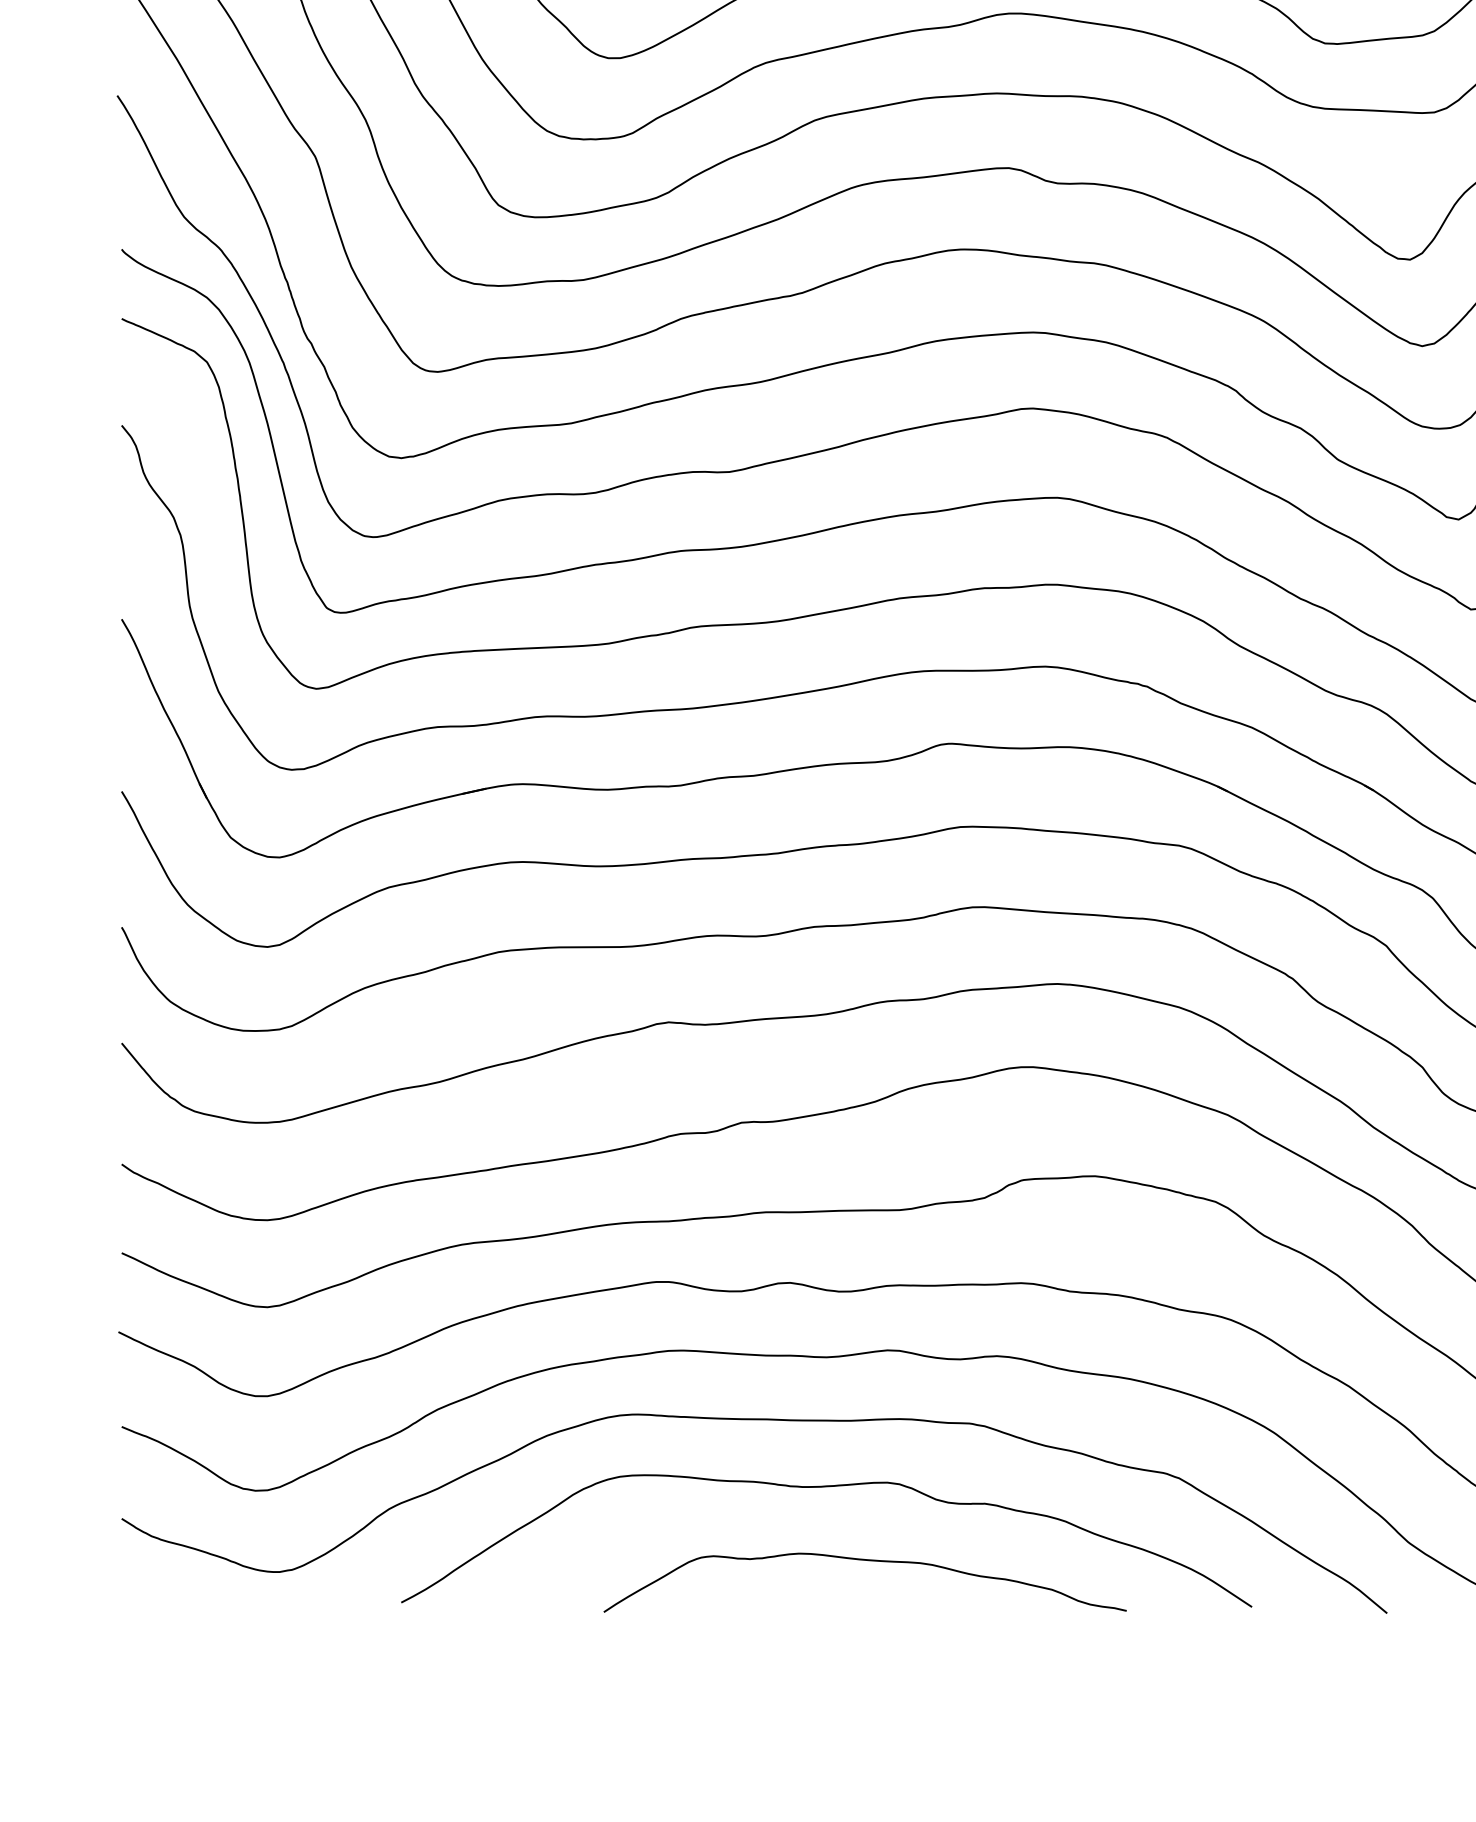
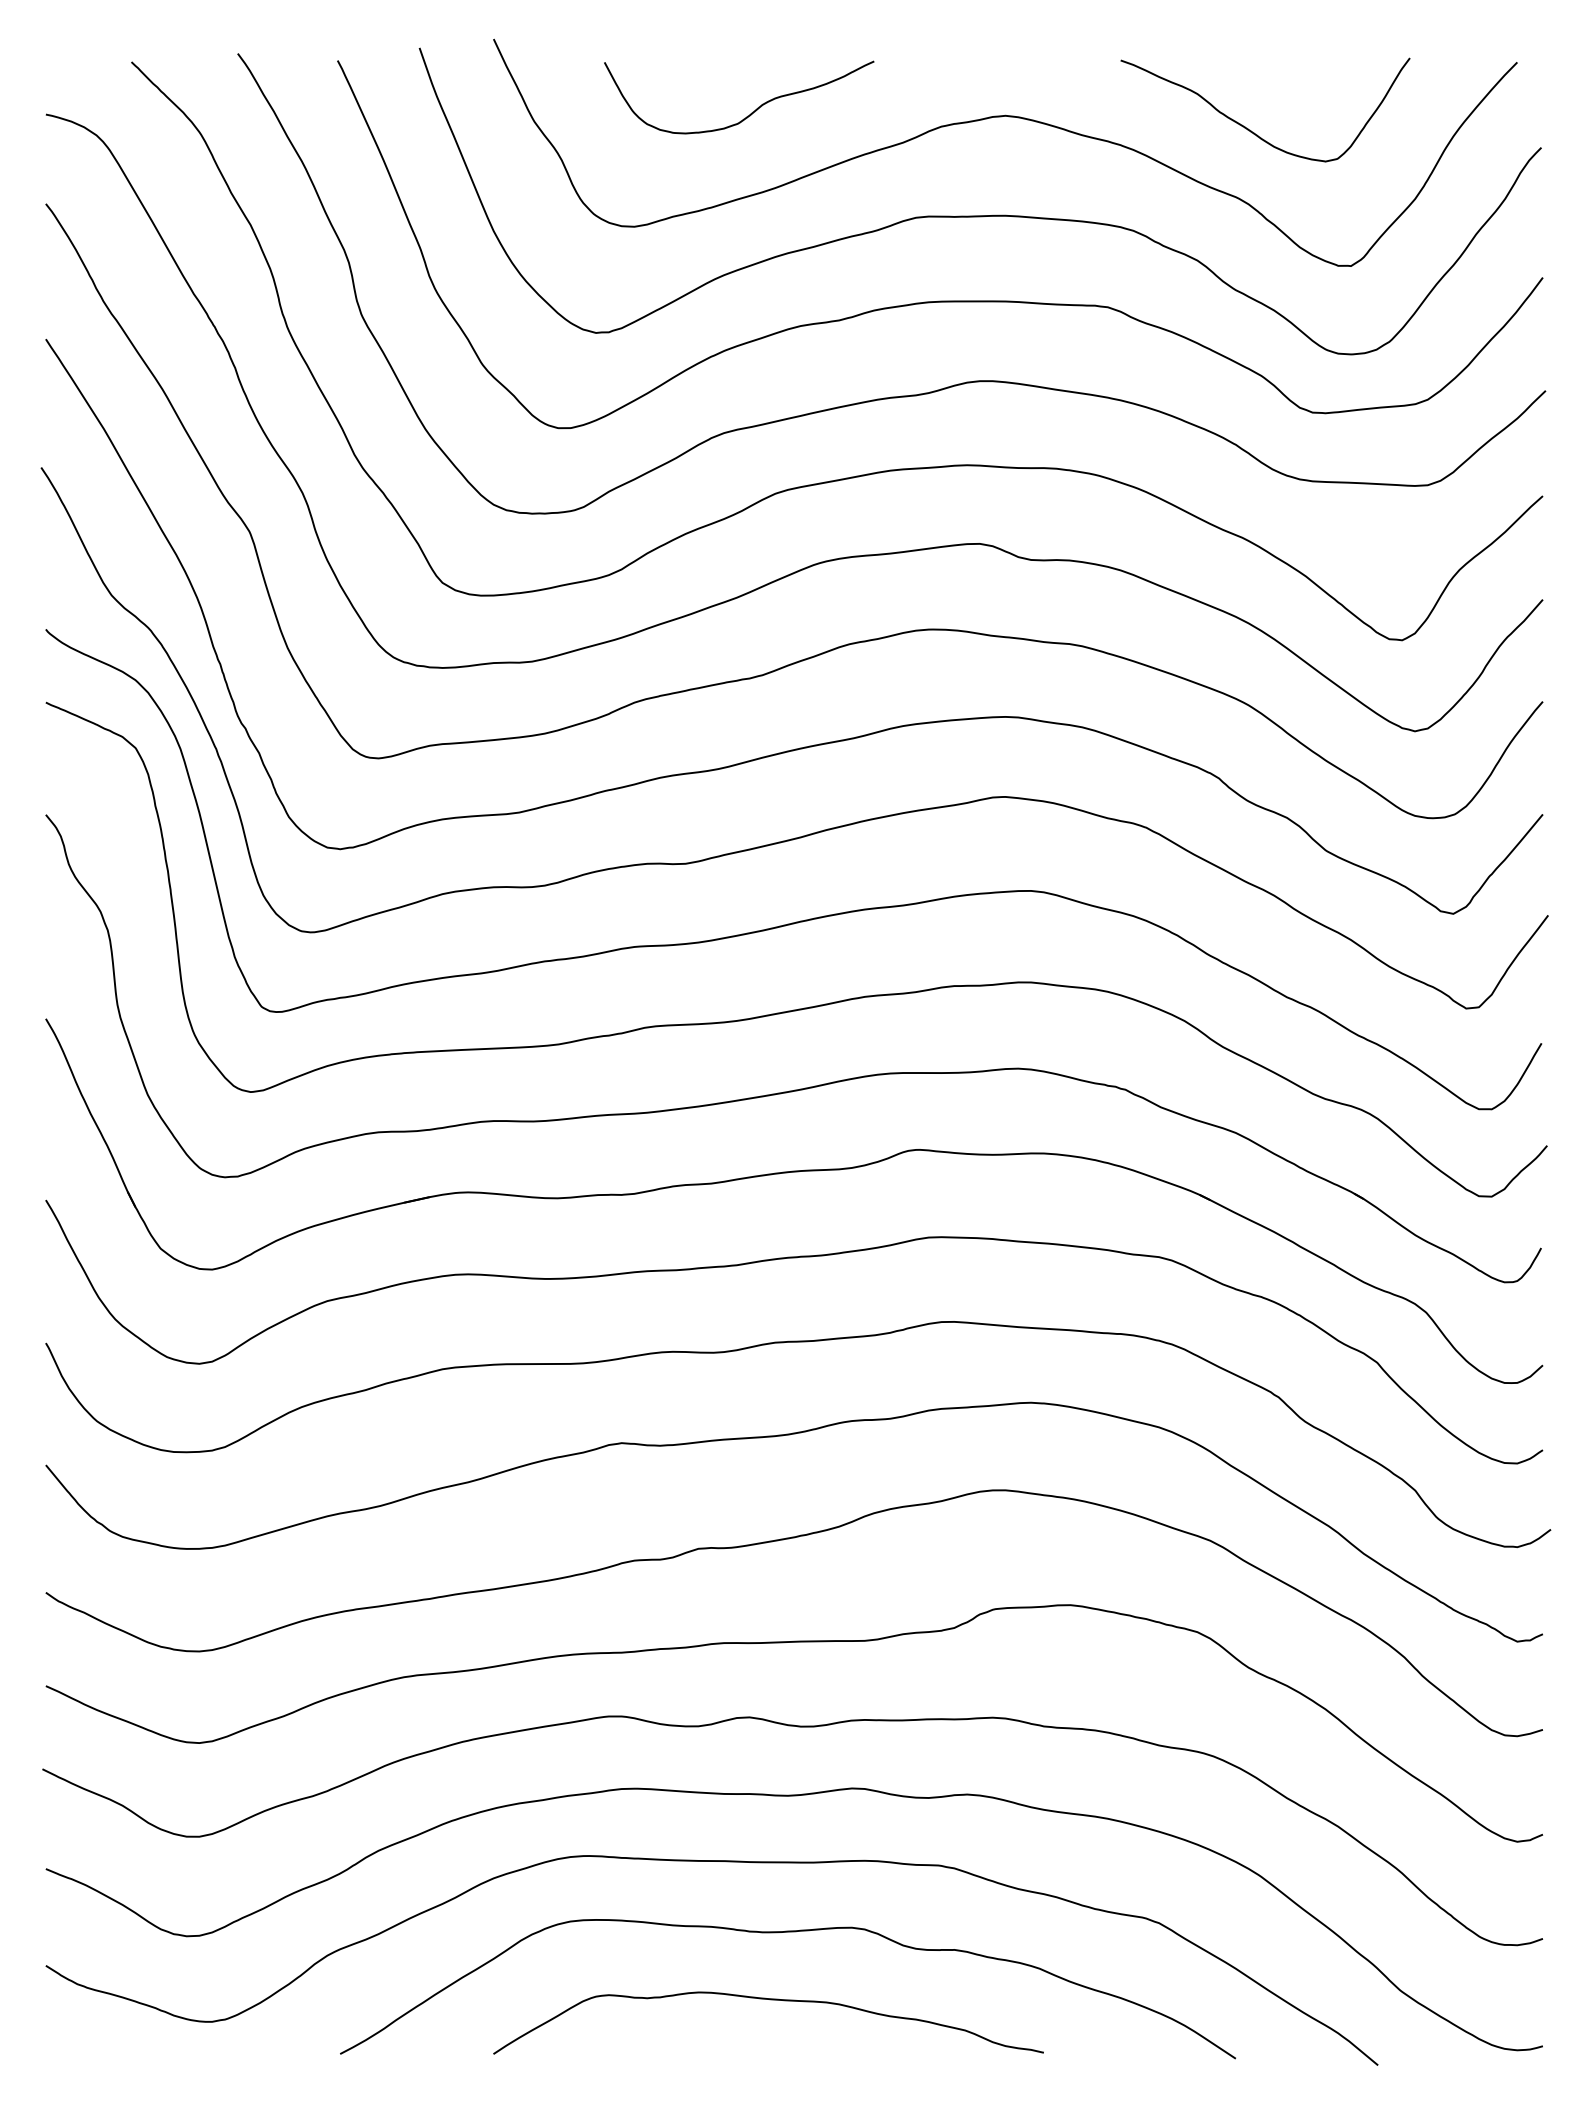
curve: (867, 1561) -> (770, 2000), moved

